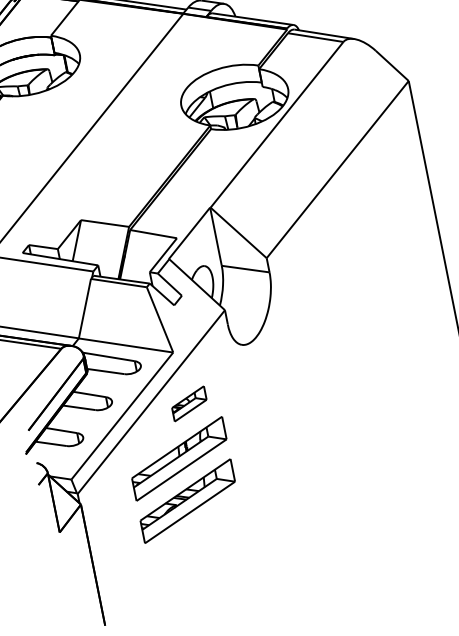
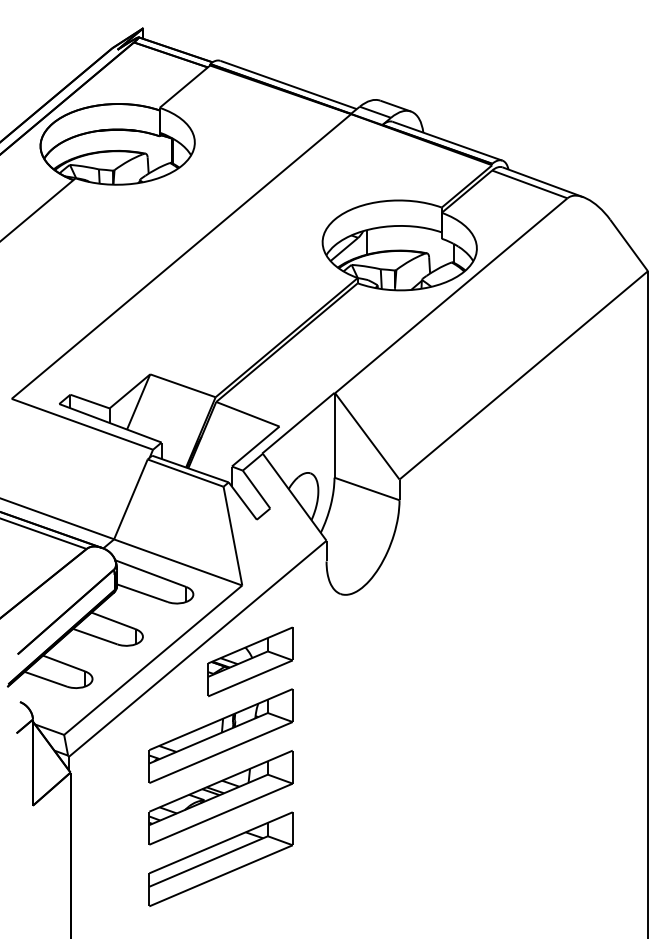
part: (189, 403) -> (250, 661), size x1.67
part: (195, 543) -> (220, 858), added

